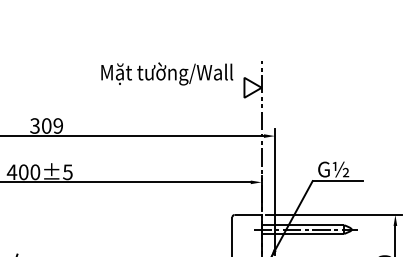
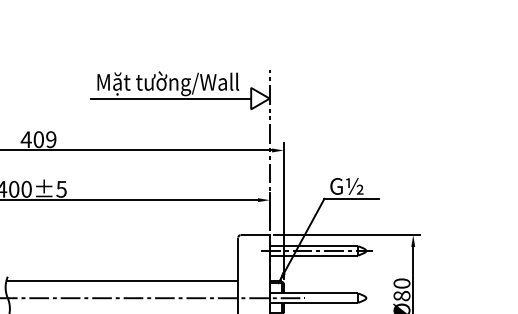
line: (170, 87) -> (171, 98), added
text: (34, 125) -> (25, 139), 309 -> 409

